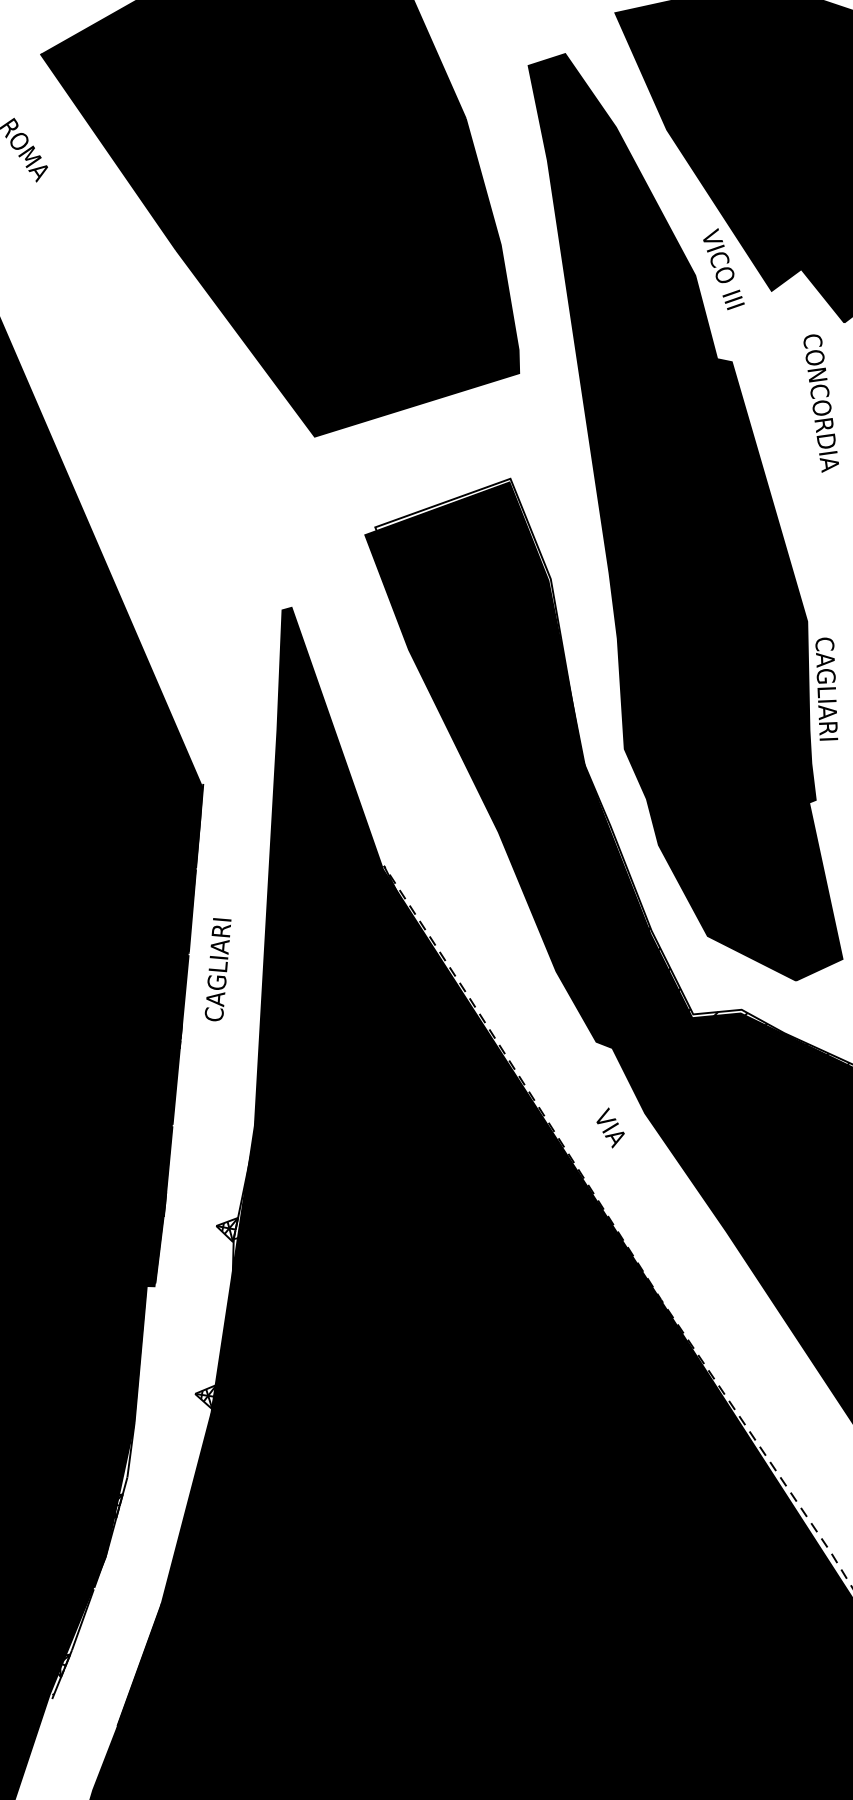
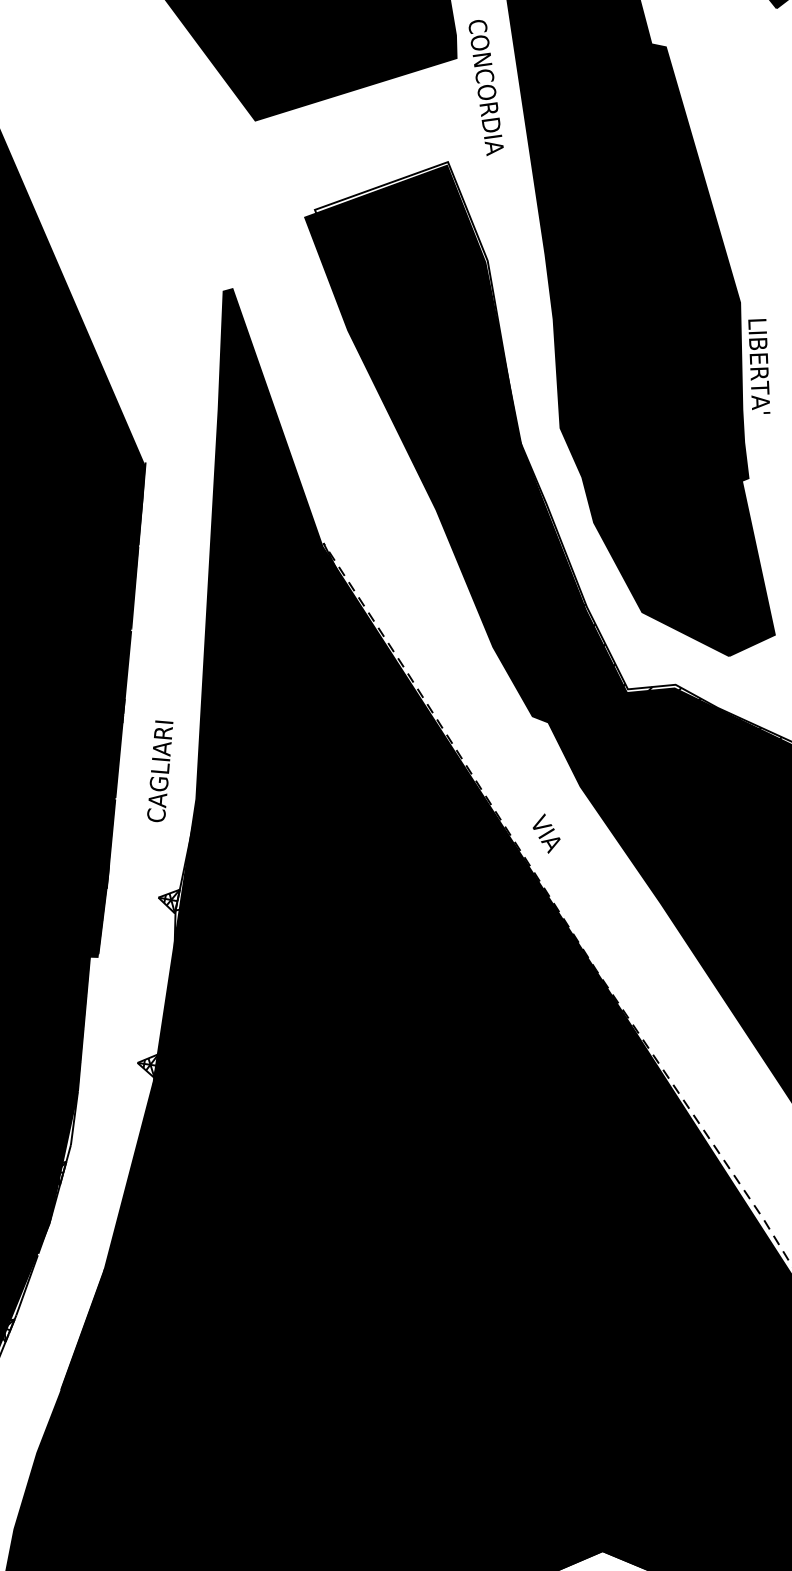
text: (820, 403) -> (485, 87), moved
text: (826, 688) -> (759, 368), CAGLIARI -> LIBERTA'
text: (217, 969) -> (159, 771), moved
text: (610, 1127) -> (546, 833), moved

